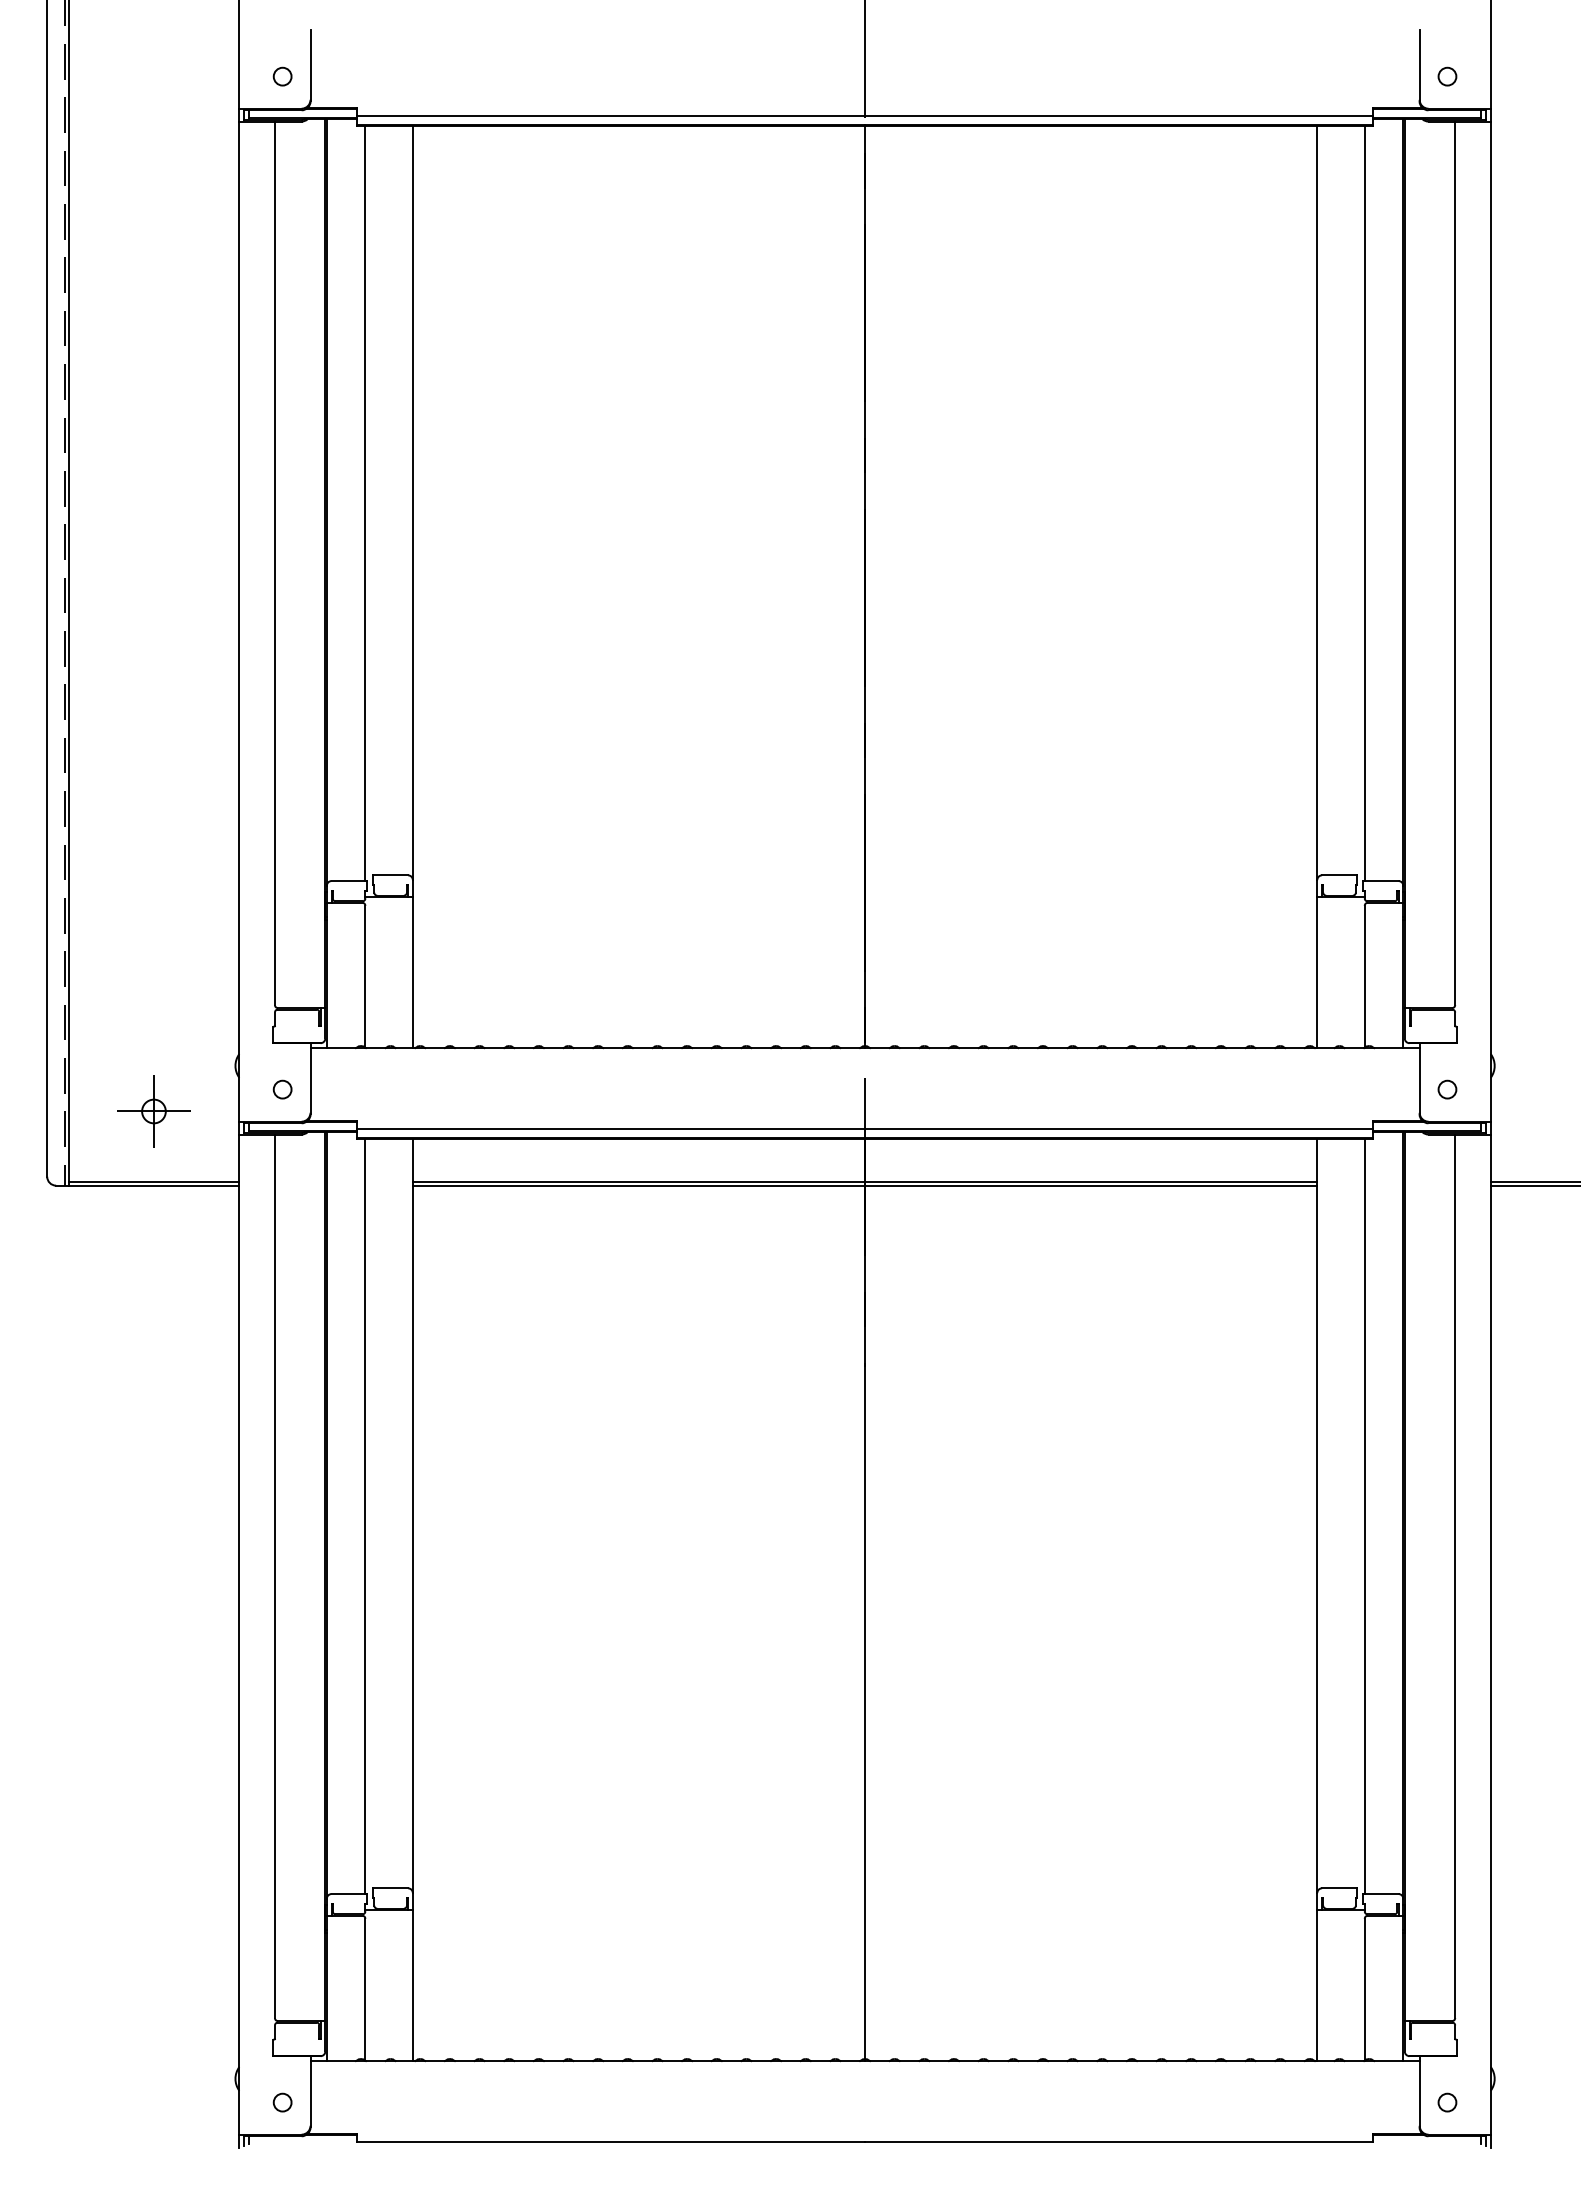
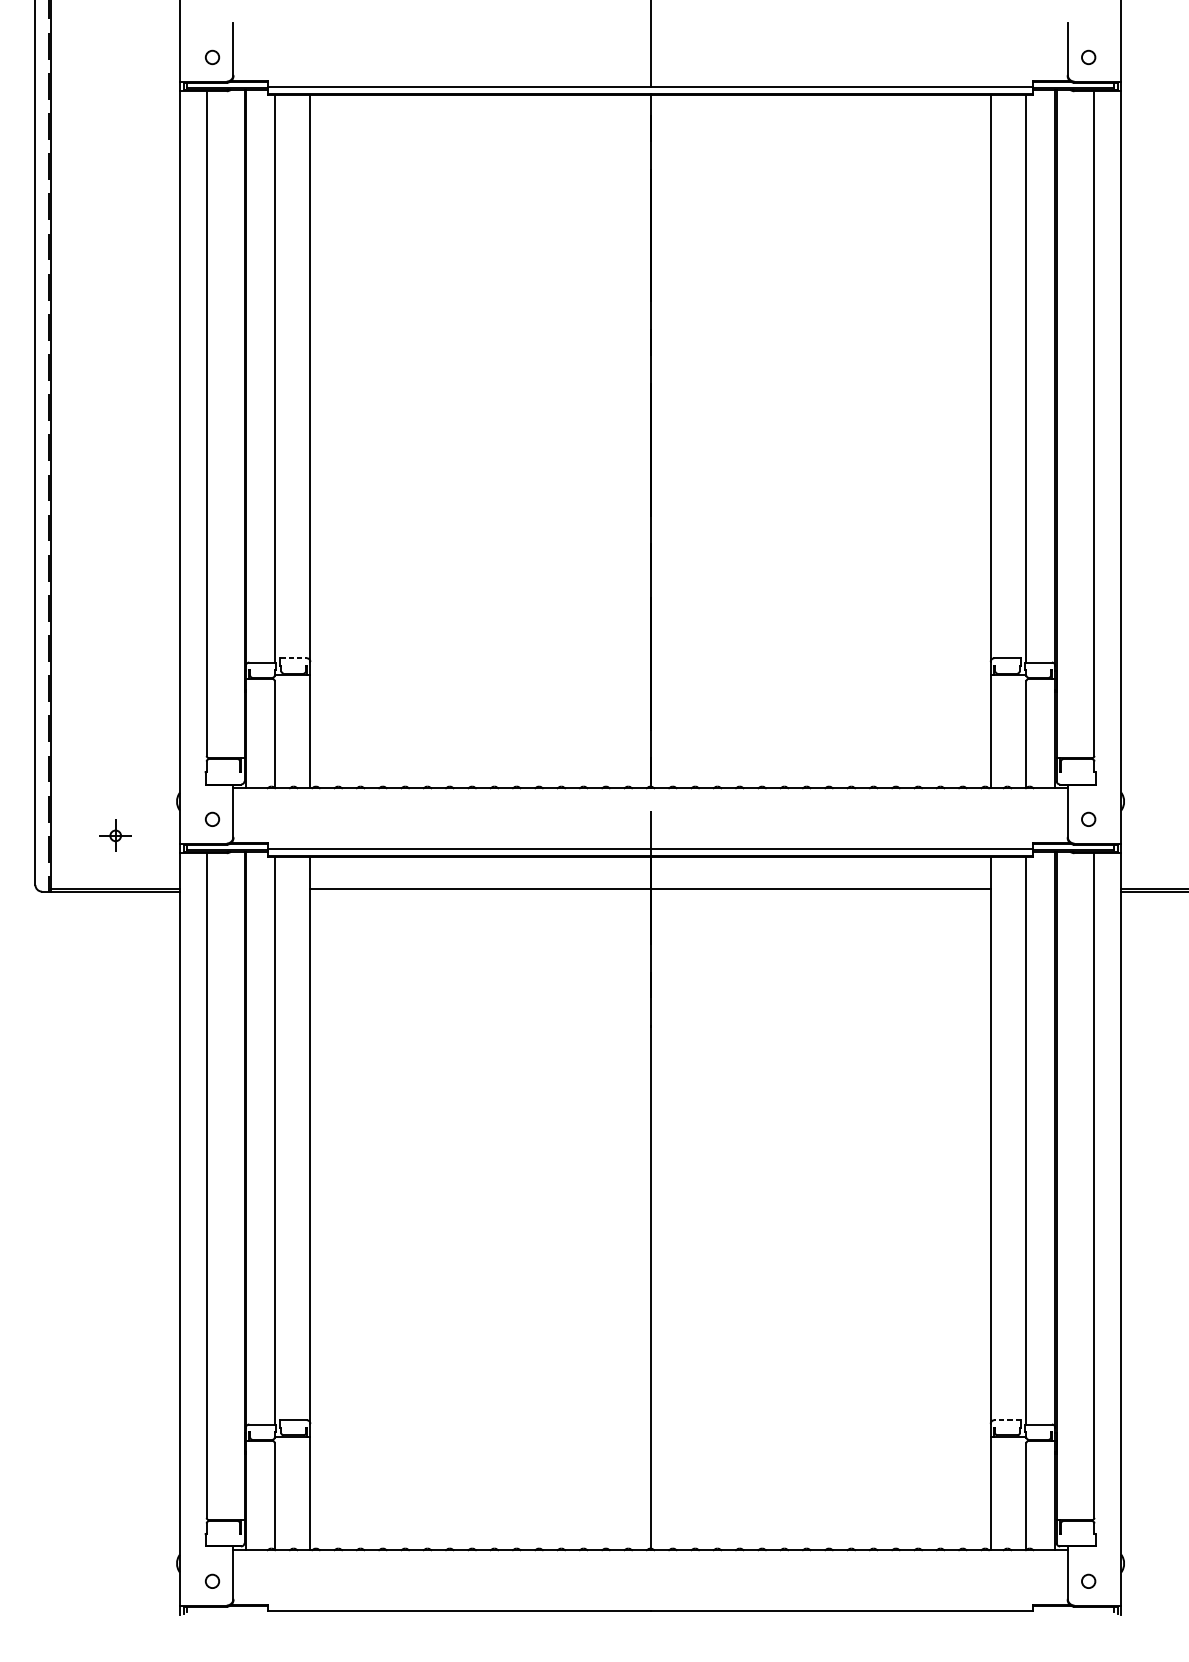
line: (390, 875) -> (293, 658), solid -> dashed
part: (153, 1111) -> (115, 835), size x0.6
line: (864, 1185) -> (650, 891), removed
line: (1339, 1888) -> (1007, 1420), solid -> dashed

